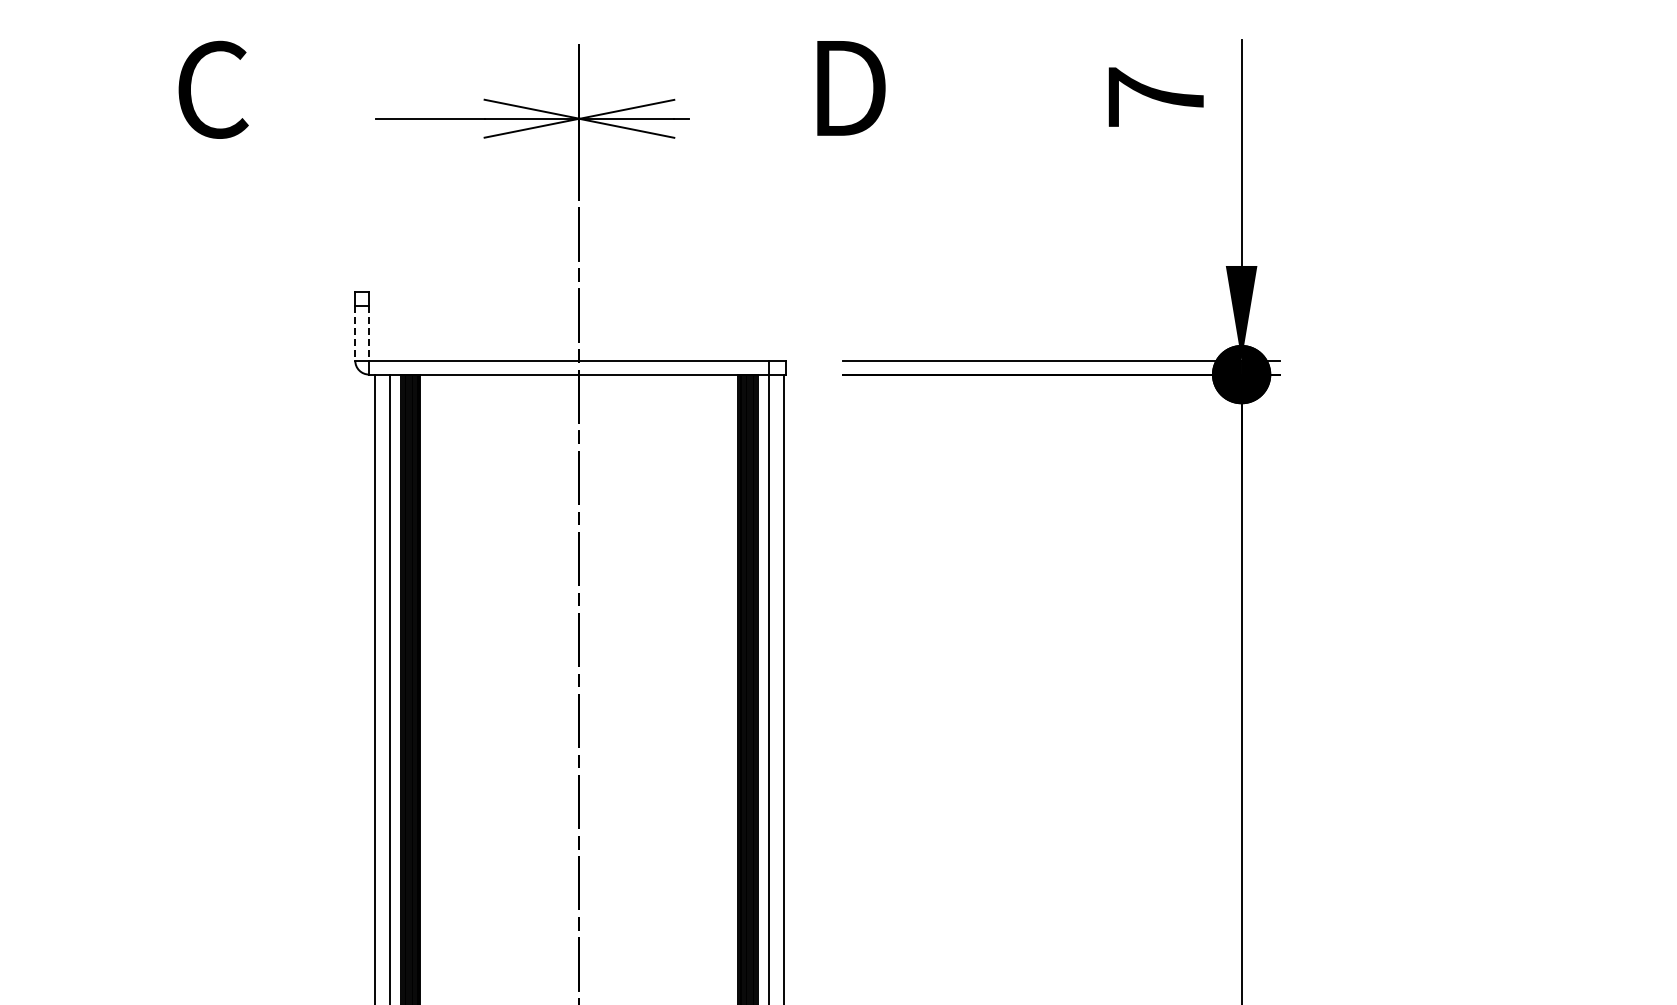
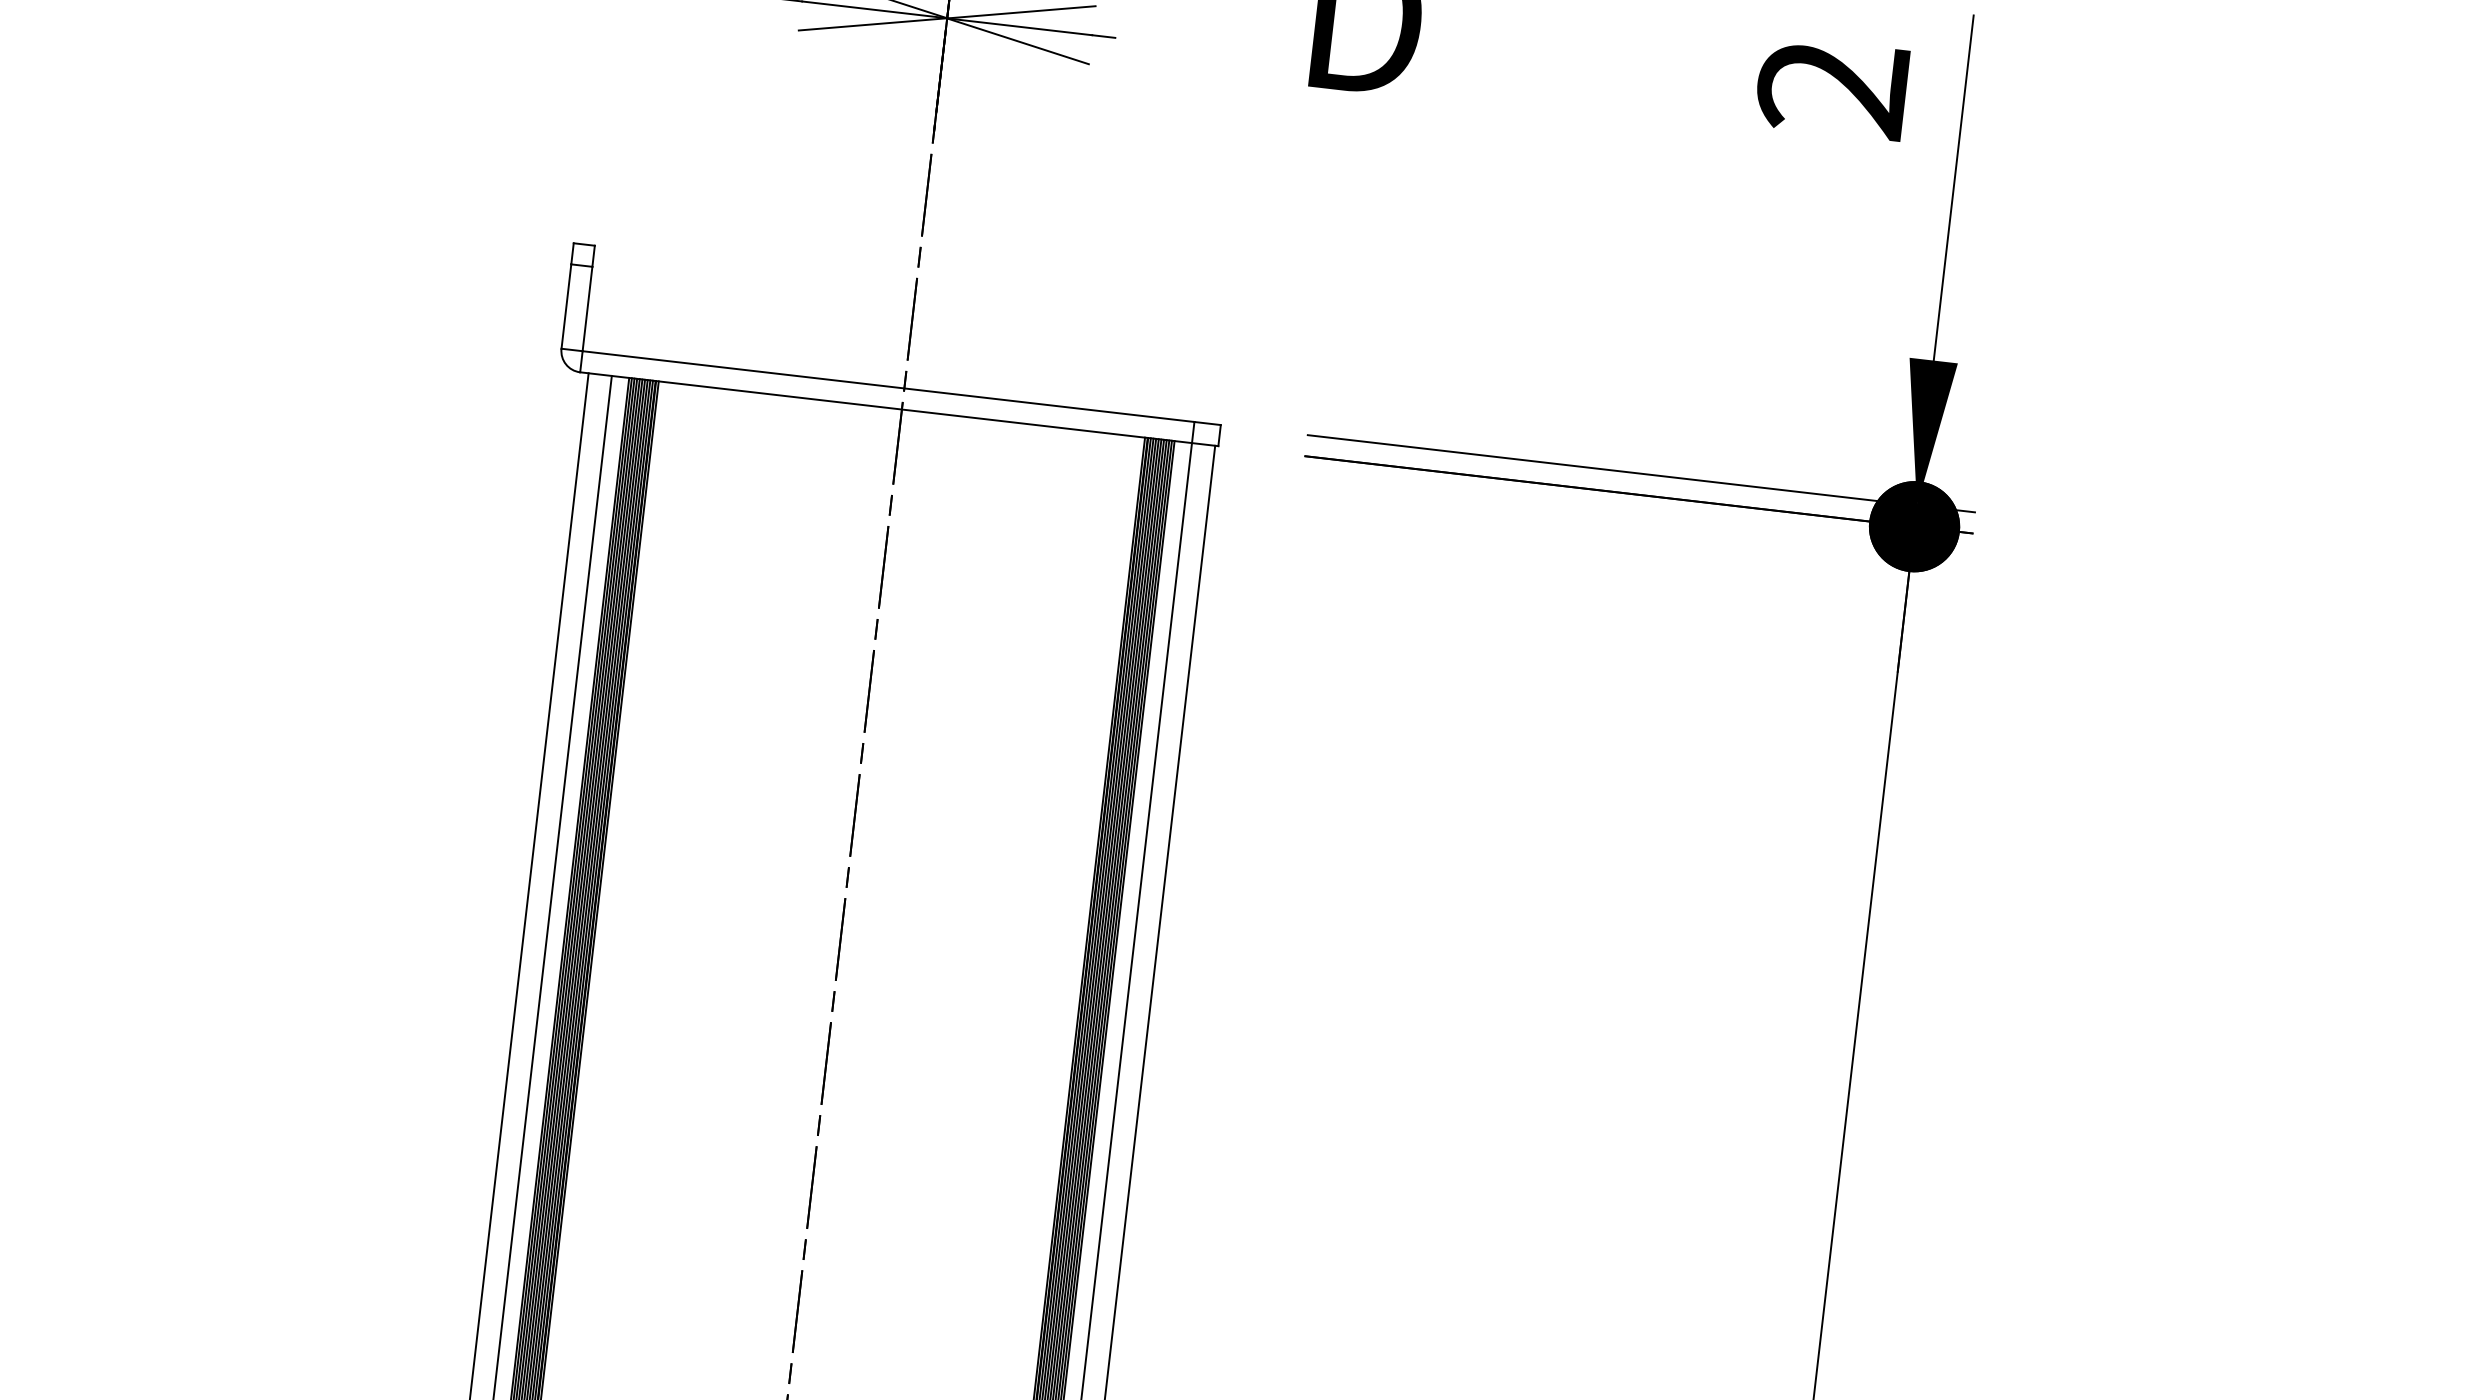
text: (1155, 97) -> (1831, 87), 7 -> 2
line: (355, 333) -> (566, 307), dashed -> solid
line: (369, 333) -> (588, 309), dashed -> solid

